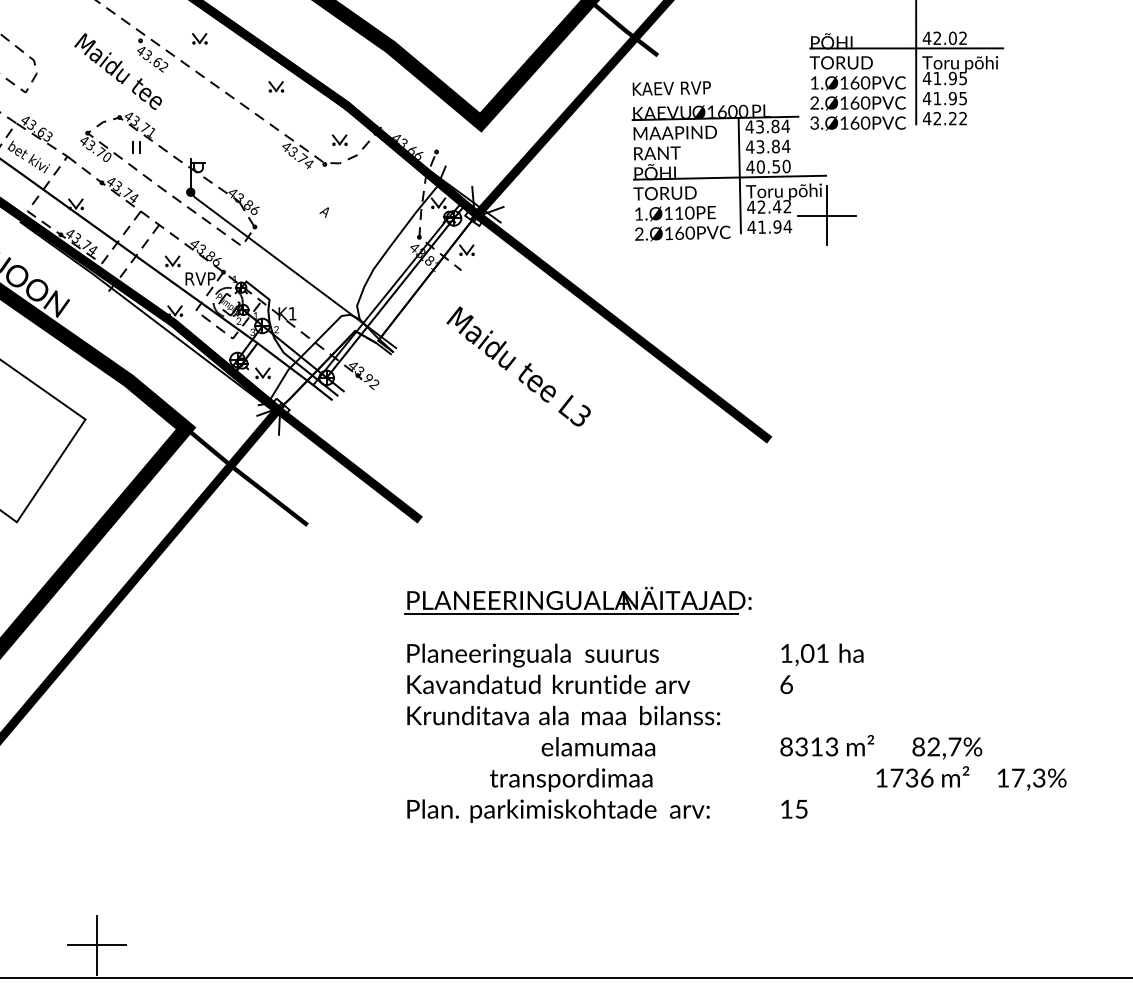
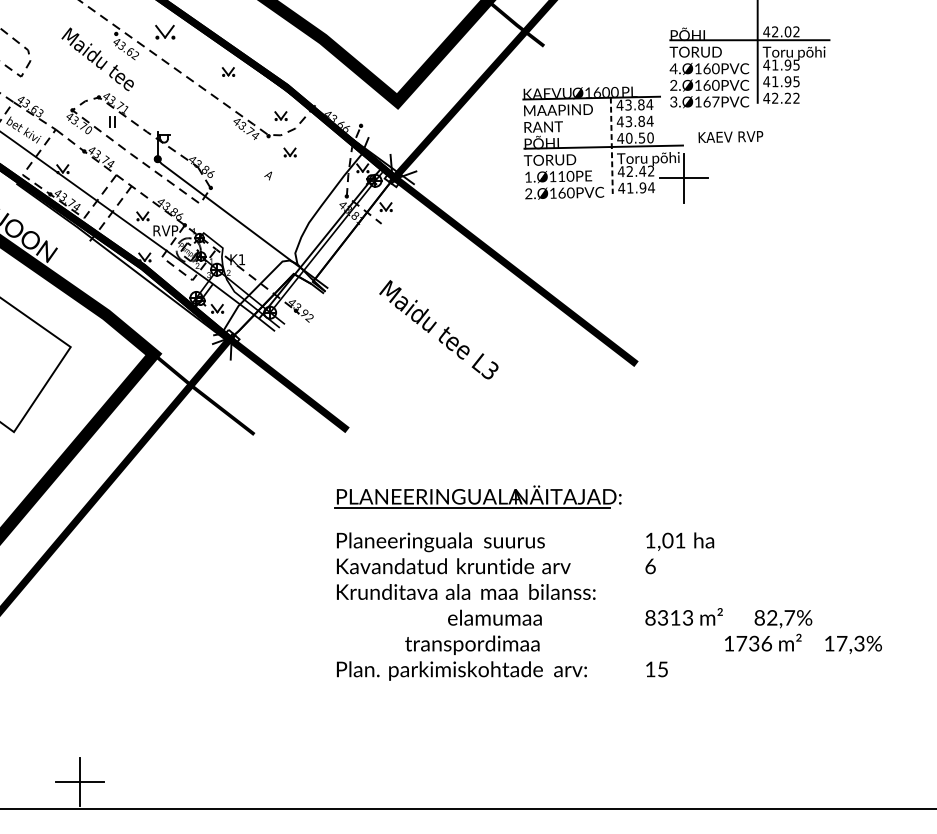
part: (199, 38) -> (164, 32), size x1.6
text: (814, 82) -> (673, 68), 1.Ø160PVC -> 4.Ø160PVC
text: (671, 88) -> (730, 137), moved
text: (865, 122) -> (715, 101), 3.Ø160PVC -> 3.Ø167PVC
line: (739, 176) -> (611, 146), solid -> dashed
part: (350, 183) -> (289, 151), added
text: (518, 366) -> (438, 329), moved

